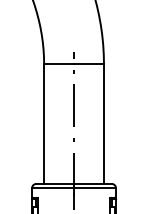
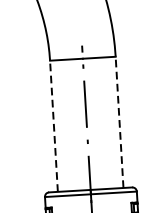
line: (44, 124) -> (54, 126), solid -> dashed
line: (103, 124) -> (119, 122), solid -> dashed

